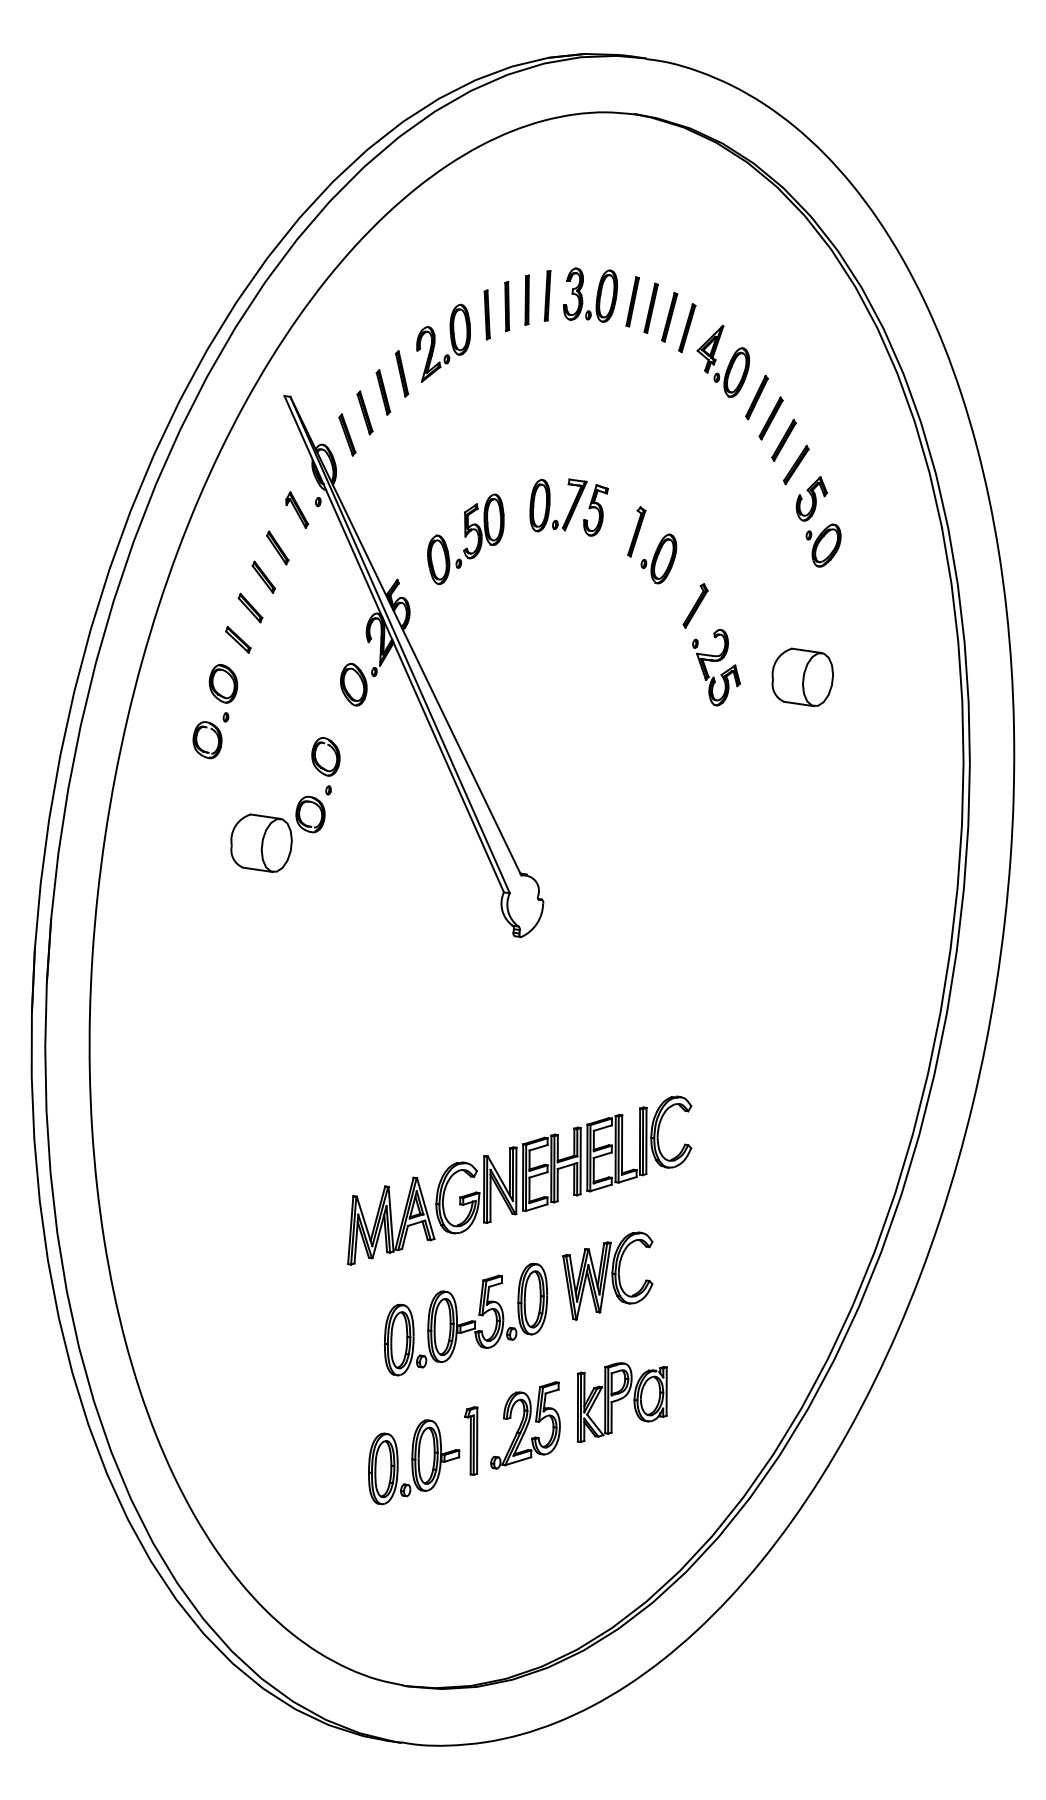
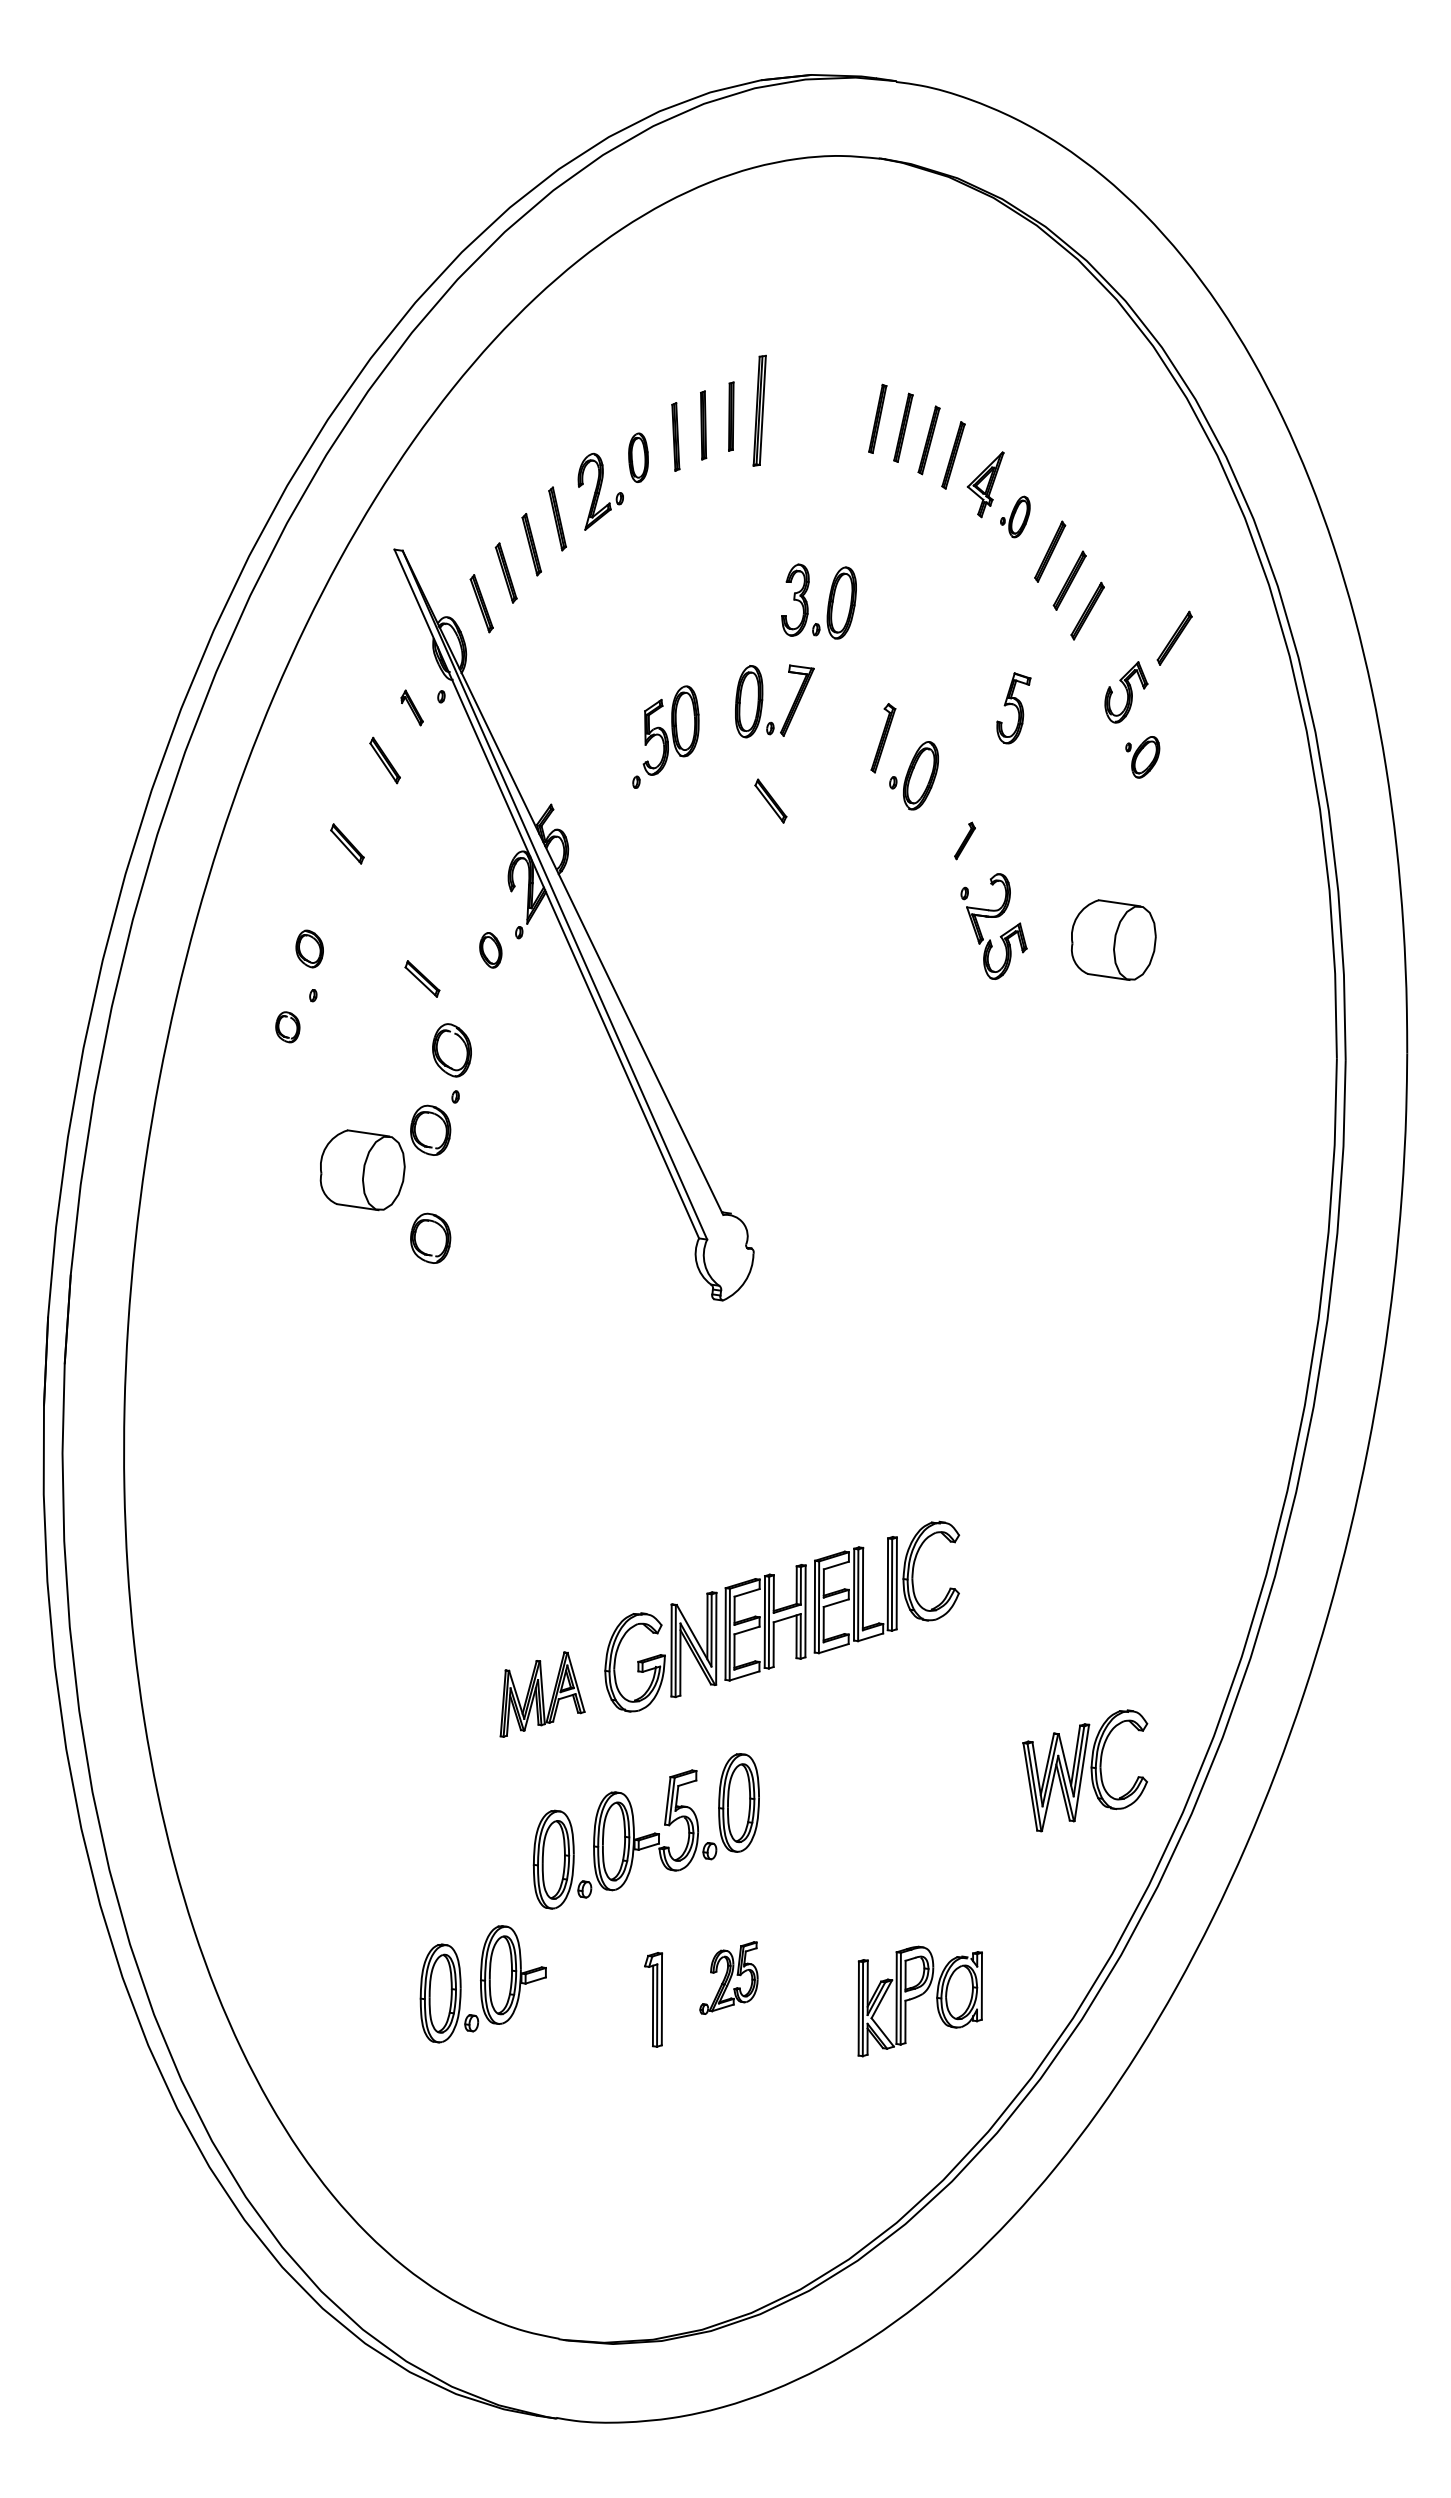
part: (547, 295) -> (759, 410), size x1.6
part: (596, 297) -> (827, 604), moved
part: (460, 329) -> (638, 457), size x0.7
part: (731, 372) -> (1015, 516), size x0.6
part: (796, 464) -> (1174, 637), moved
part: (297, 509) -> (412, 707), size x0.7
part: (595, 510) -> (1013, 708), moved
part: (823, 545) -> (1142, 757), size x0.7
part: (438, 559) -> (608, 776), removed
part: (263, 576) -> (770, 800), moved
part: (695, 605) -> (964, 840), size x0.6
part: (238, 639) -> (422, 978), moved
part: (223, 683) -> (309, 948), size x0.7
part: (353, 684) -> (490, 950), size x0.6
part: (207, 740) -> (287, 1027), size x0.6
part: (310, 891) -> (430, 1237), added
part: (391, 1221) -> (542, 1694), size x0.7
part: (608, 1275) -> (1085, 1770), moved
part: (621, 1402) -> (919, 2001), moved
part: (525, 1424) -> (728, 1977), size x0.6
part: (413, 1462) -> (482, 1984), moved

